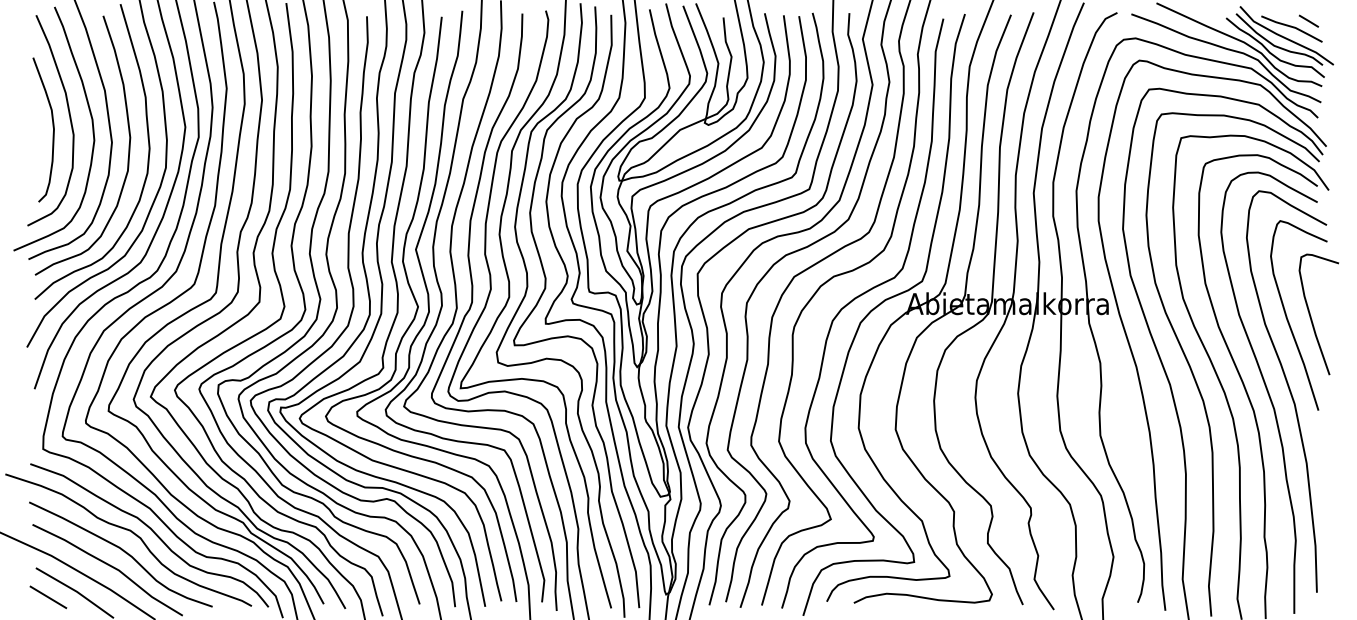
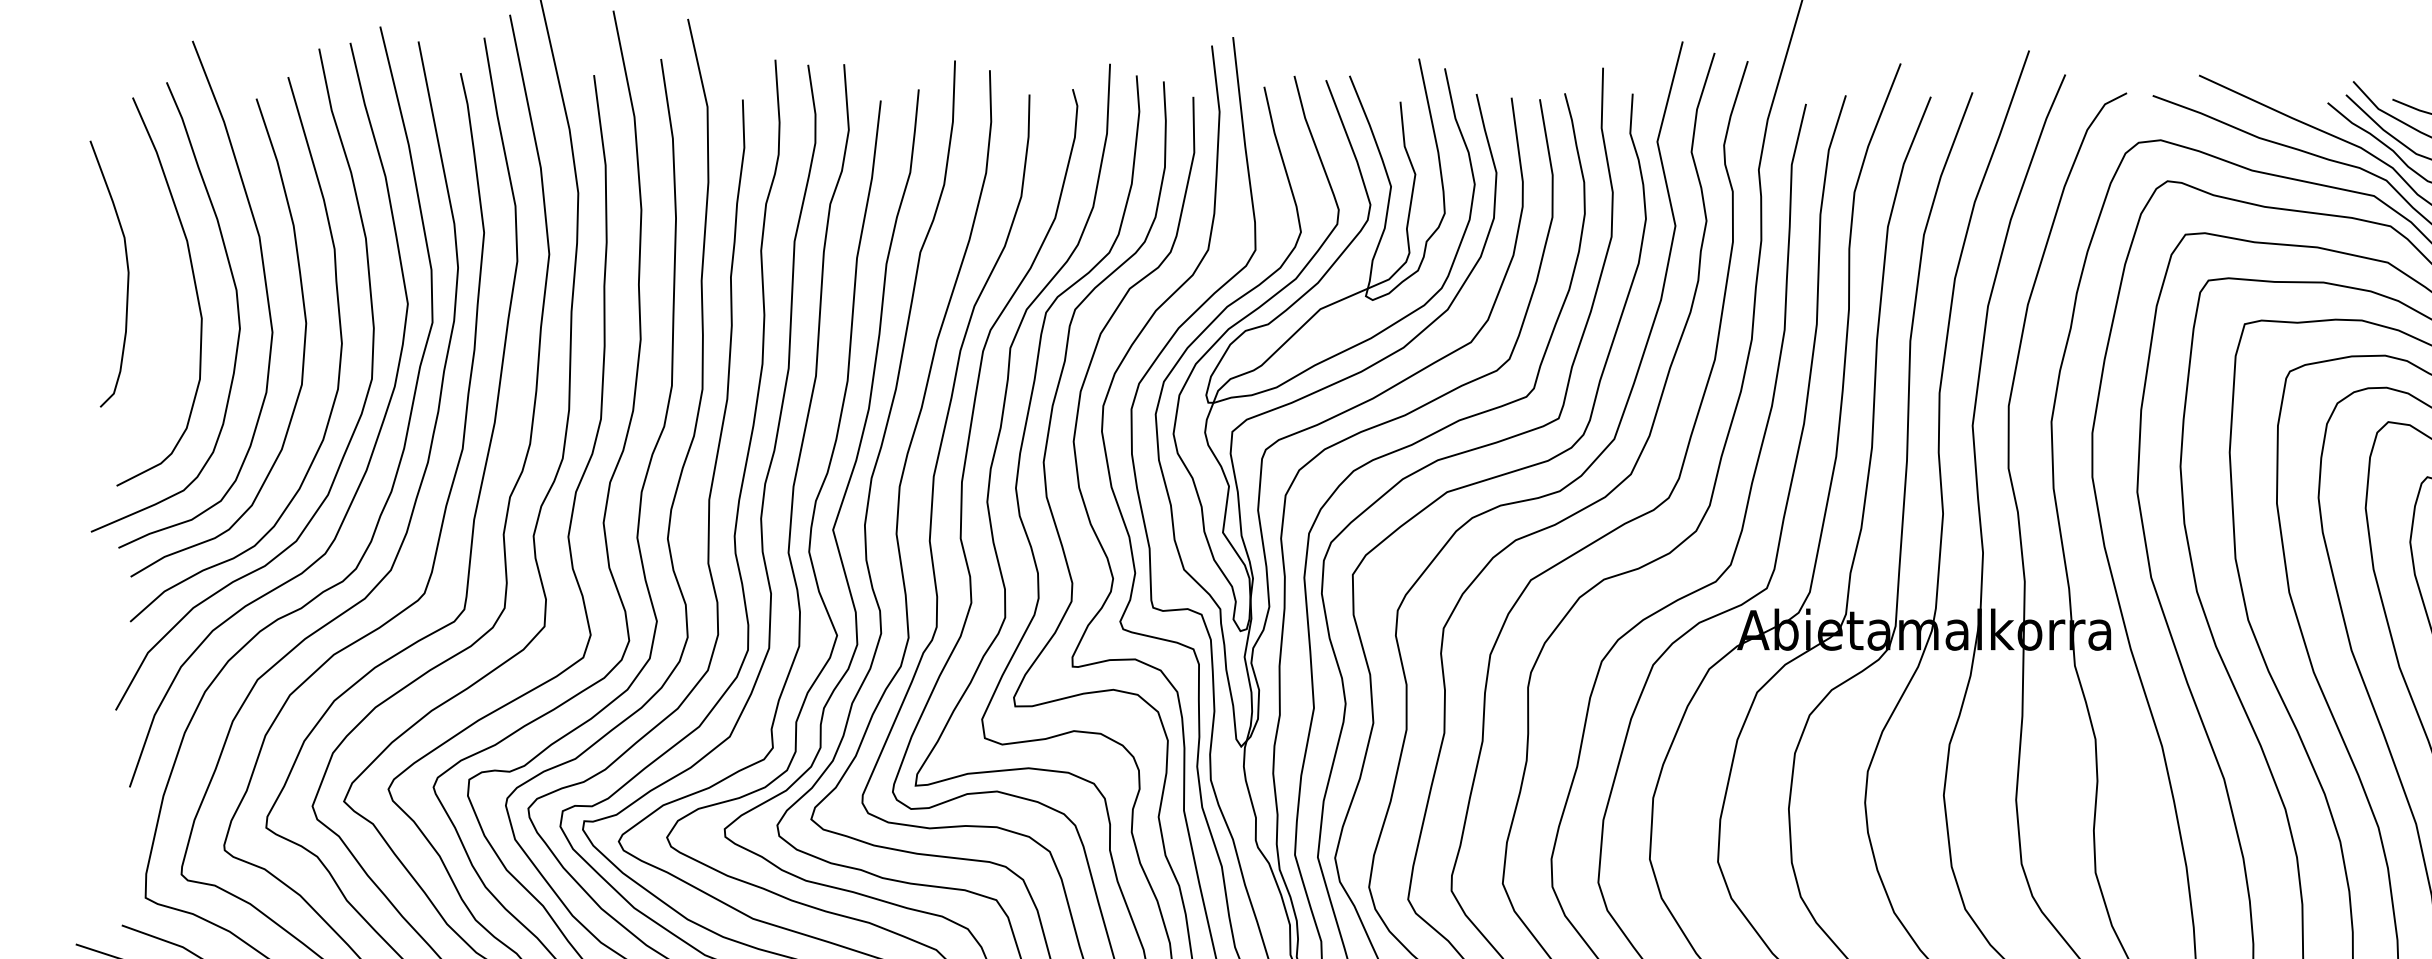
curve: (52, 127) -> (125, 269), moved

